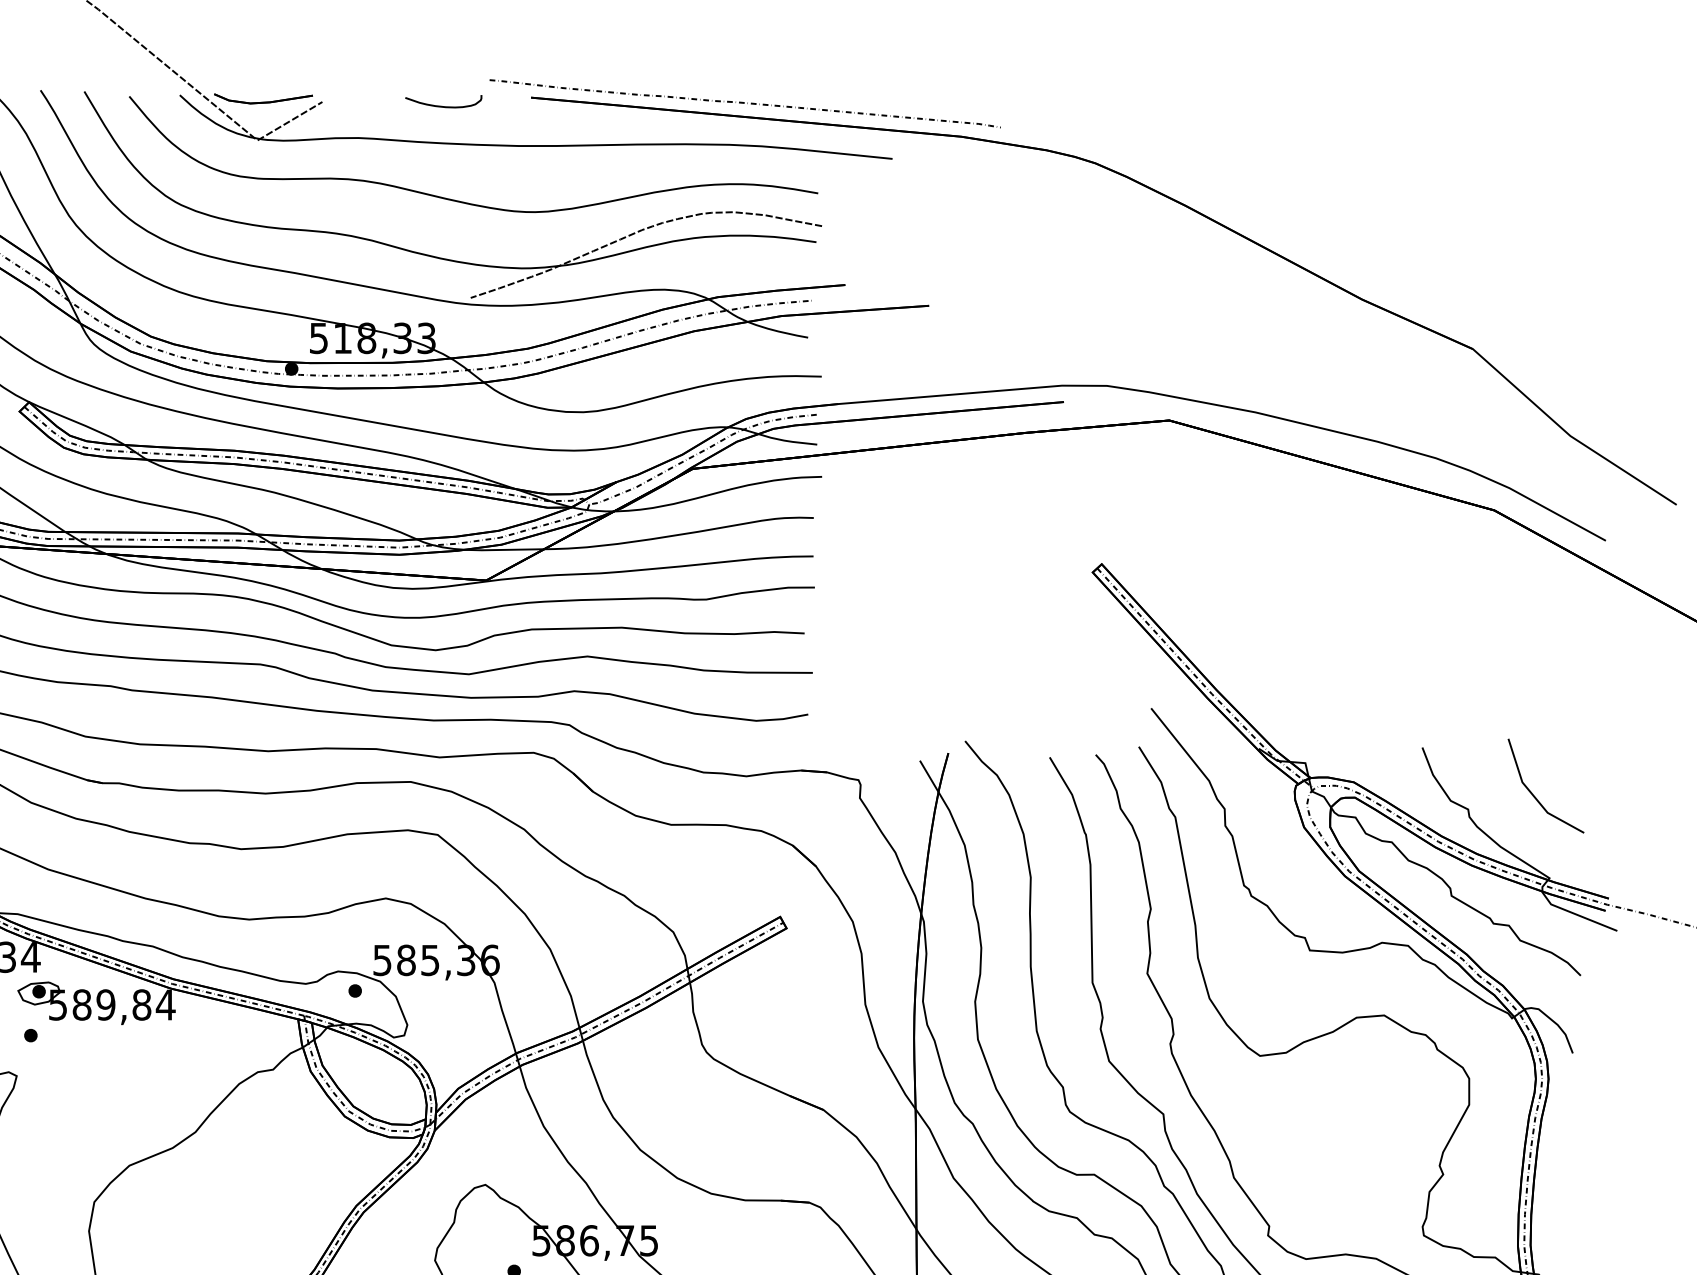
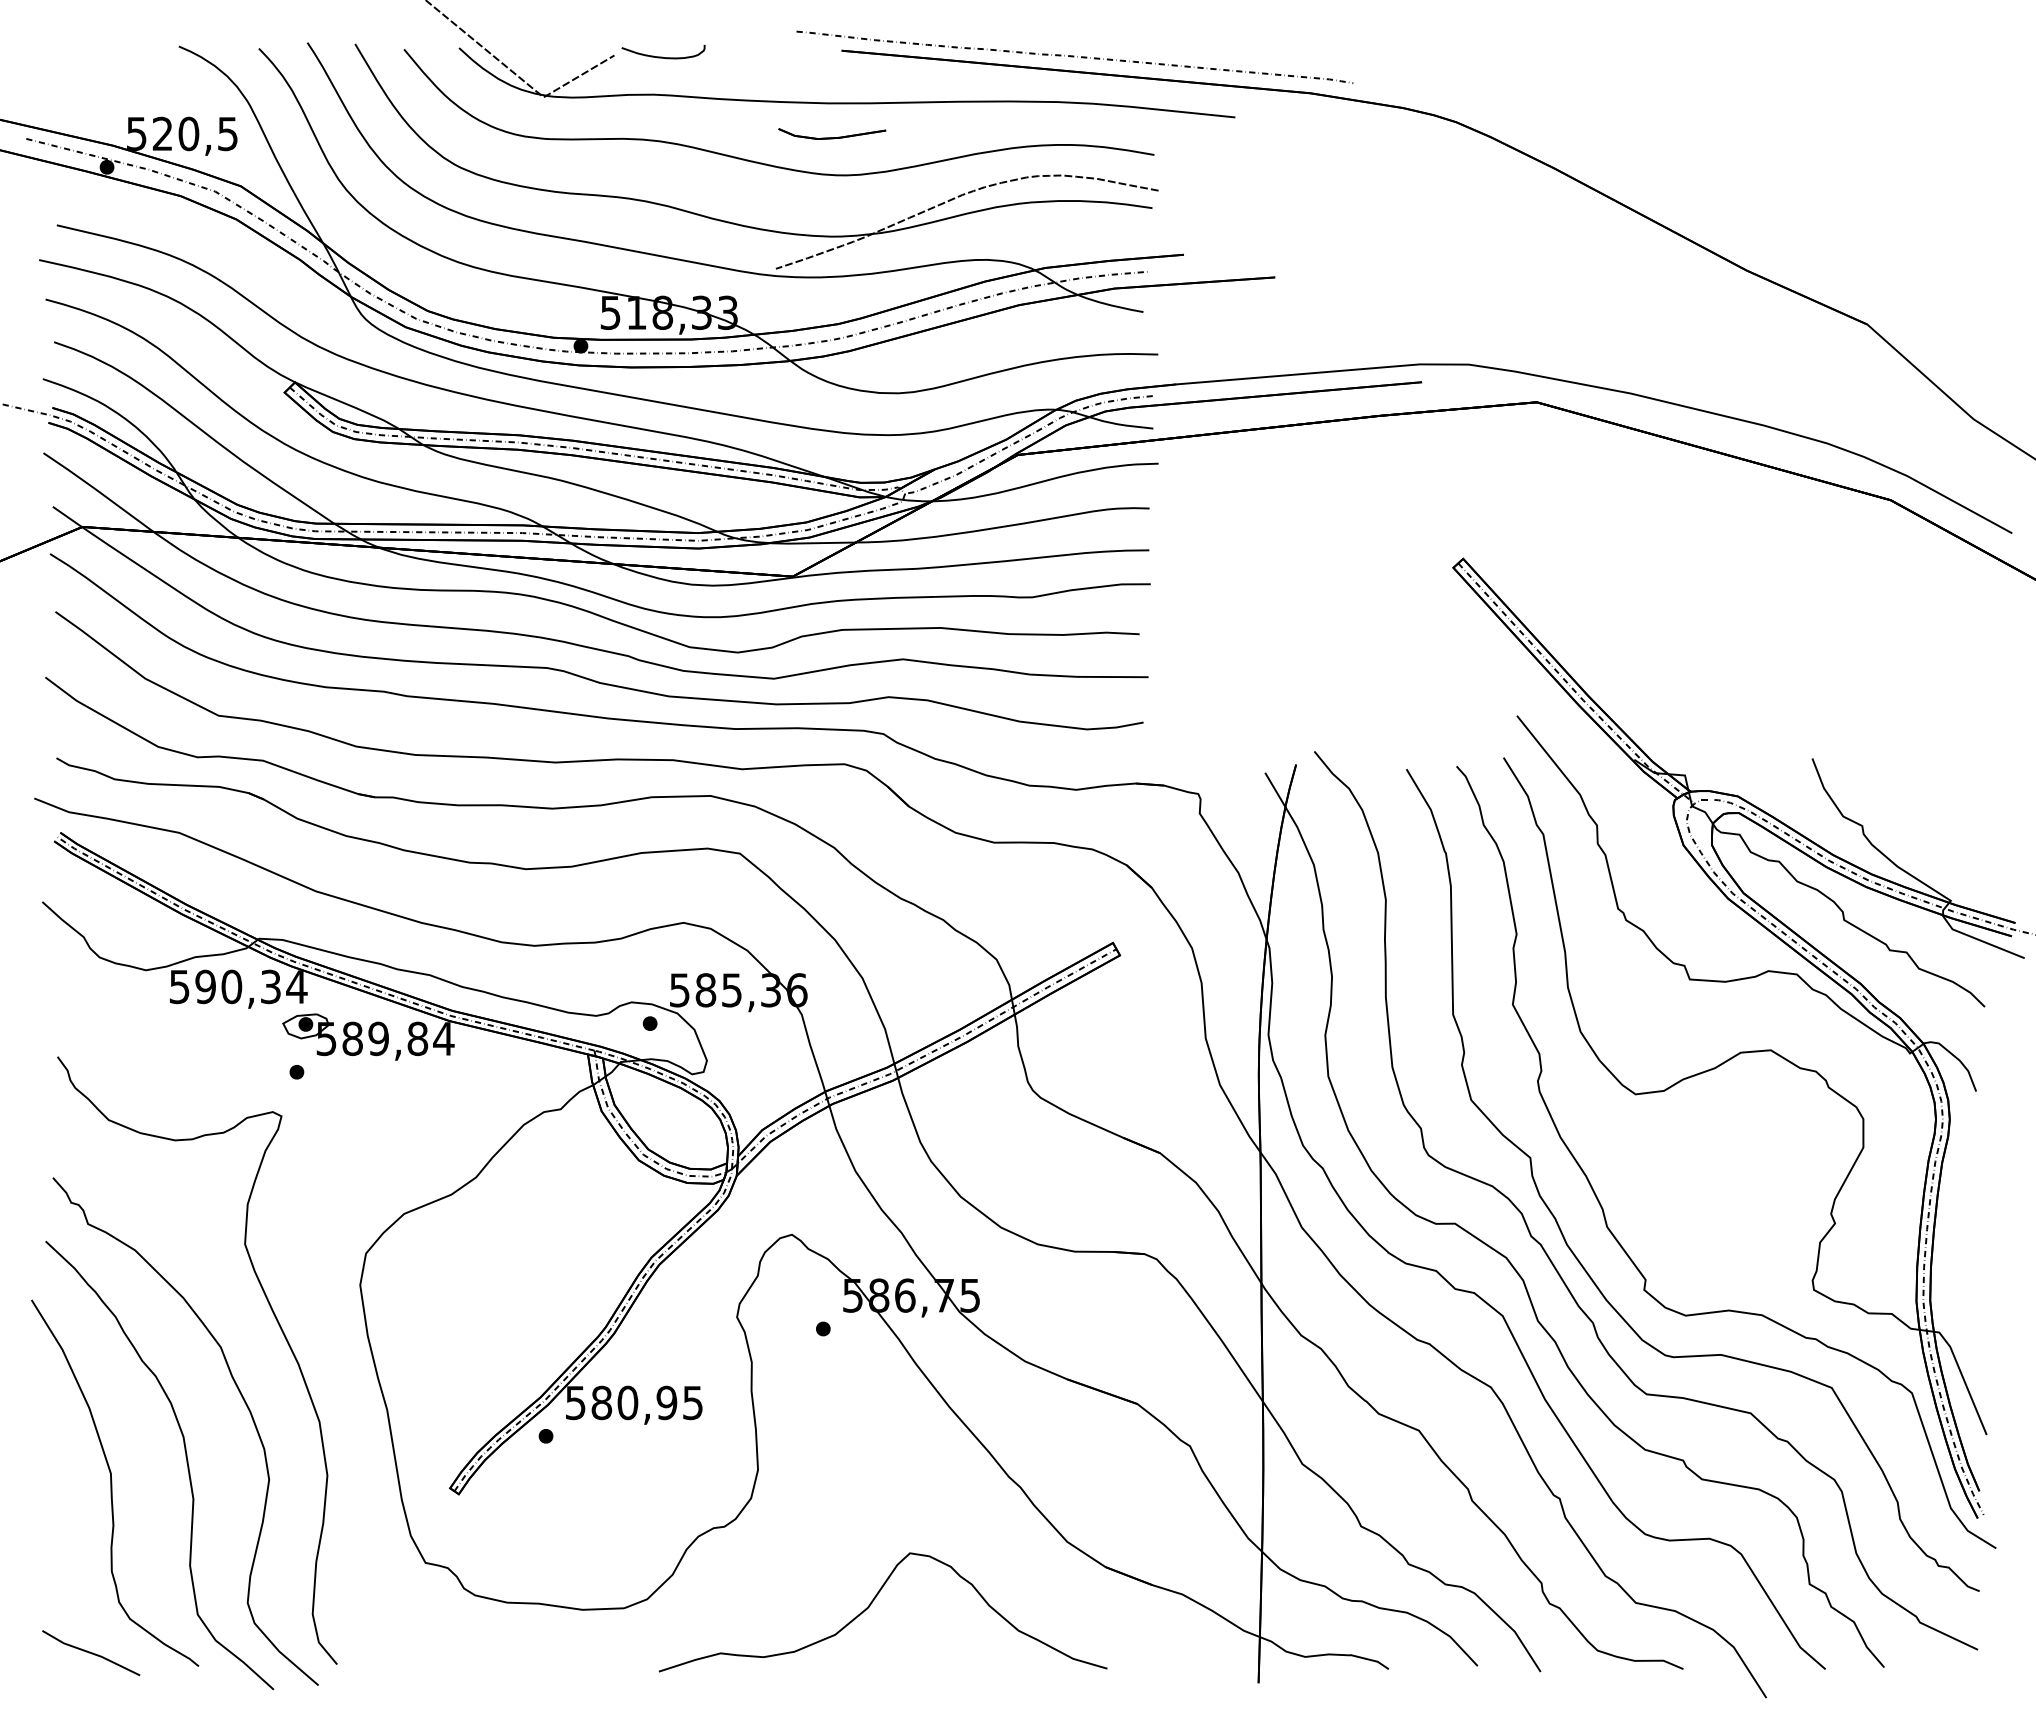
part: (263, 98) -> (832, 133), moved
curve: (442, 105) -> (662, 56), moved
line: (1534, 795) -> (1934, 810), removed

